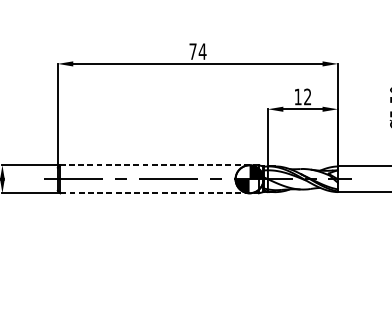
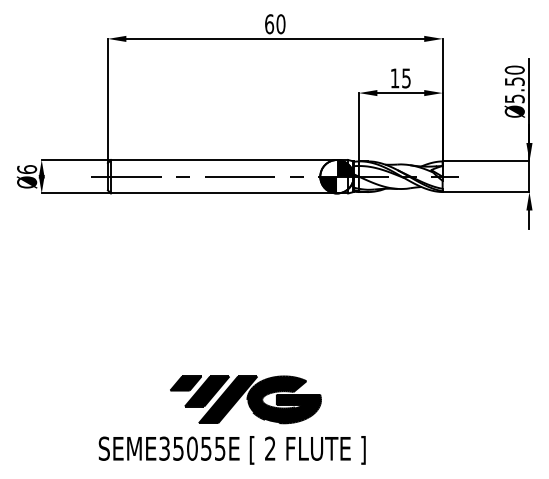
text: (198, 51) -> (275, 24), 74 -> 60
text: (307, 97) -> (406, 78), 12 -> 15
line: (159, 165) -> (229, 160), dashed -> solid
line: (159, 193) -> (229, 193), dashed -> solid

